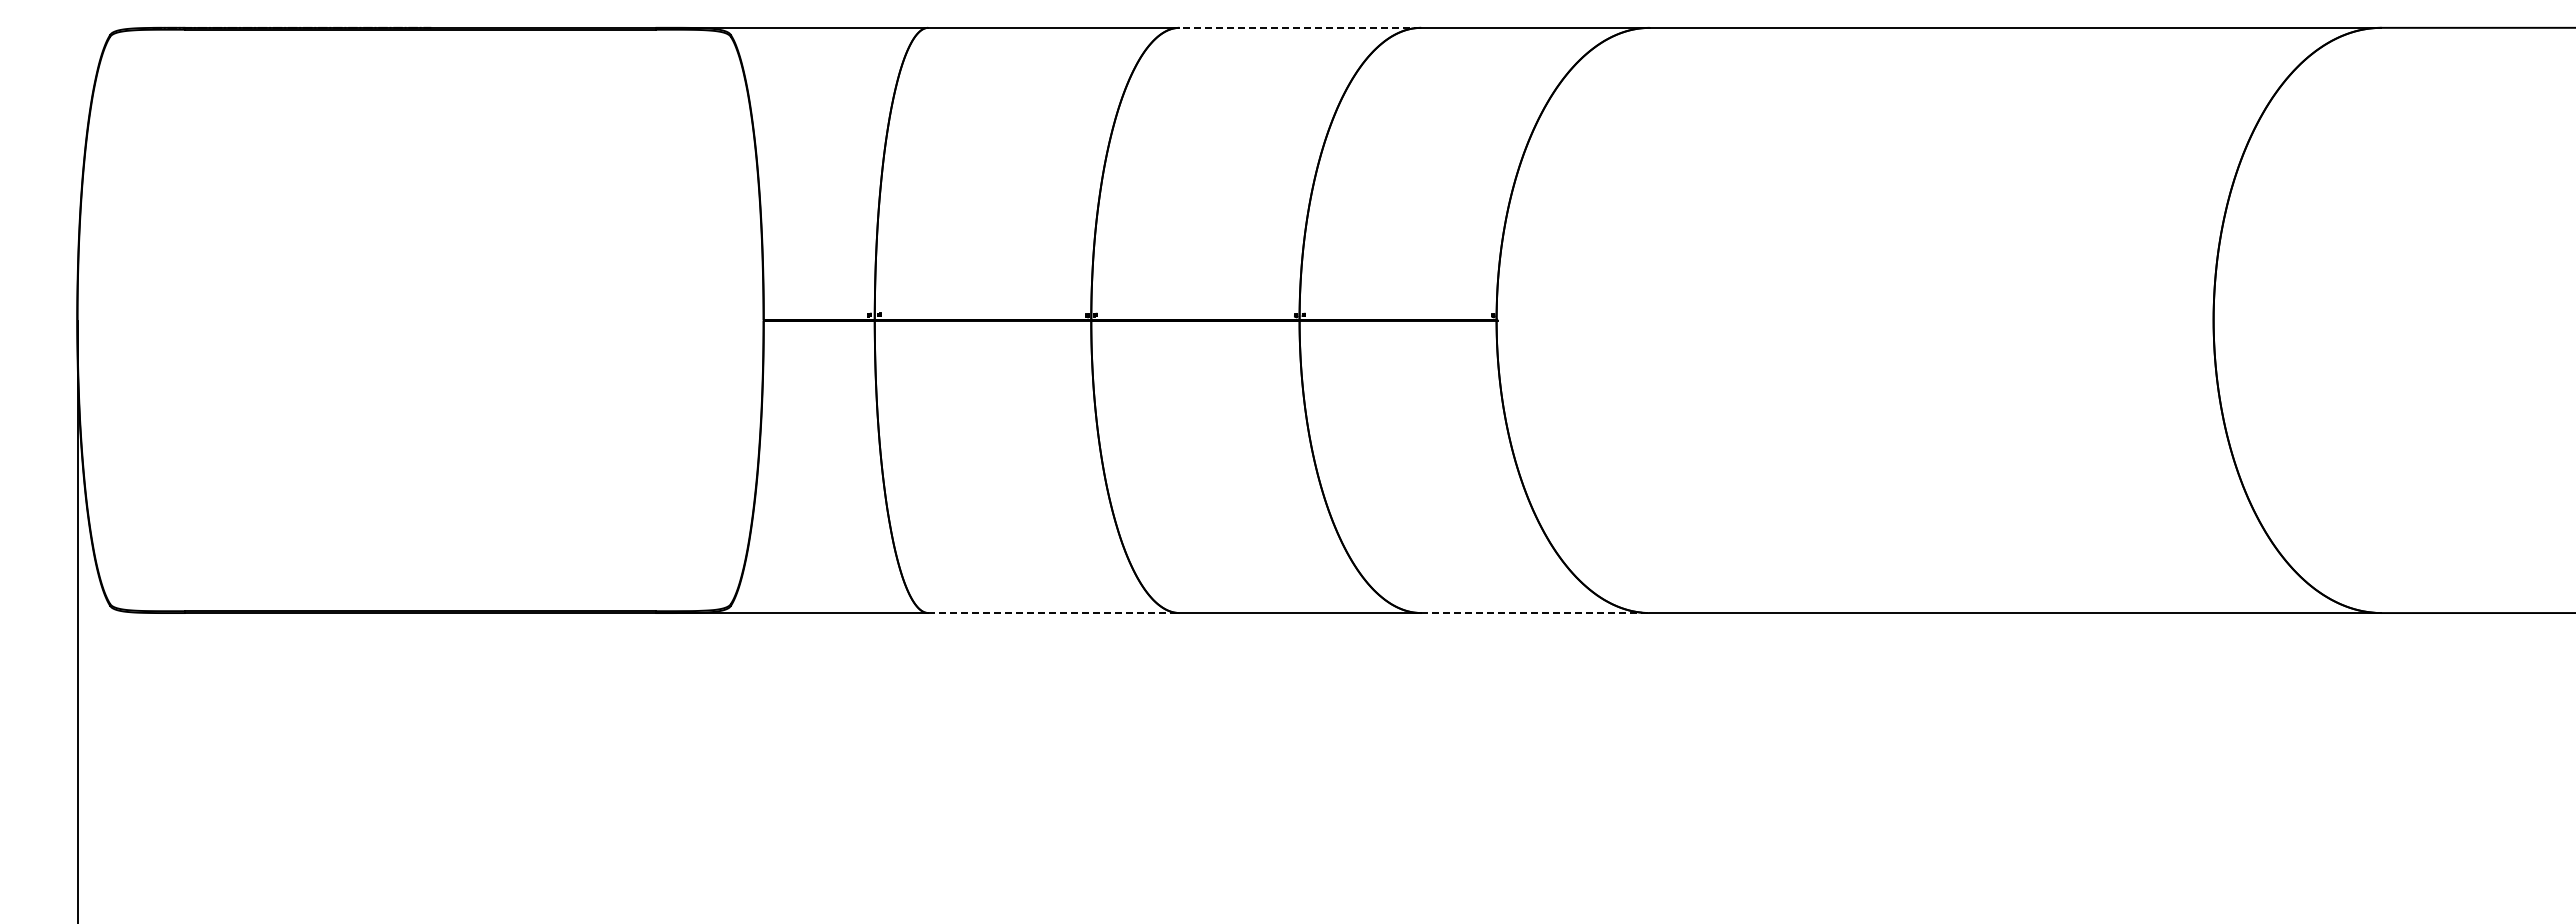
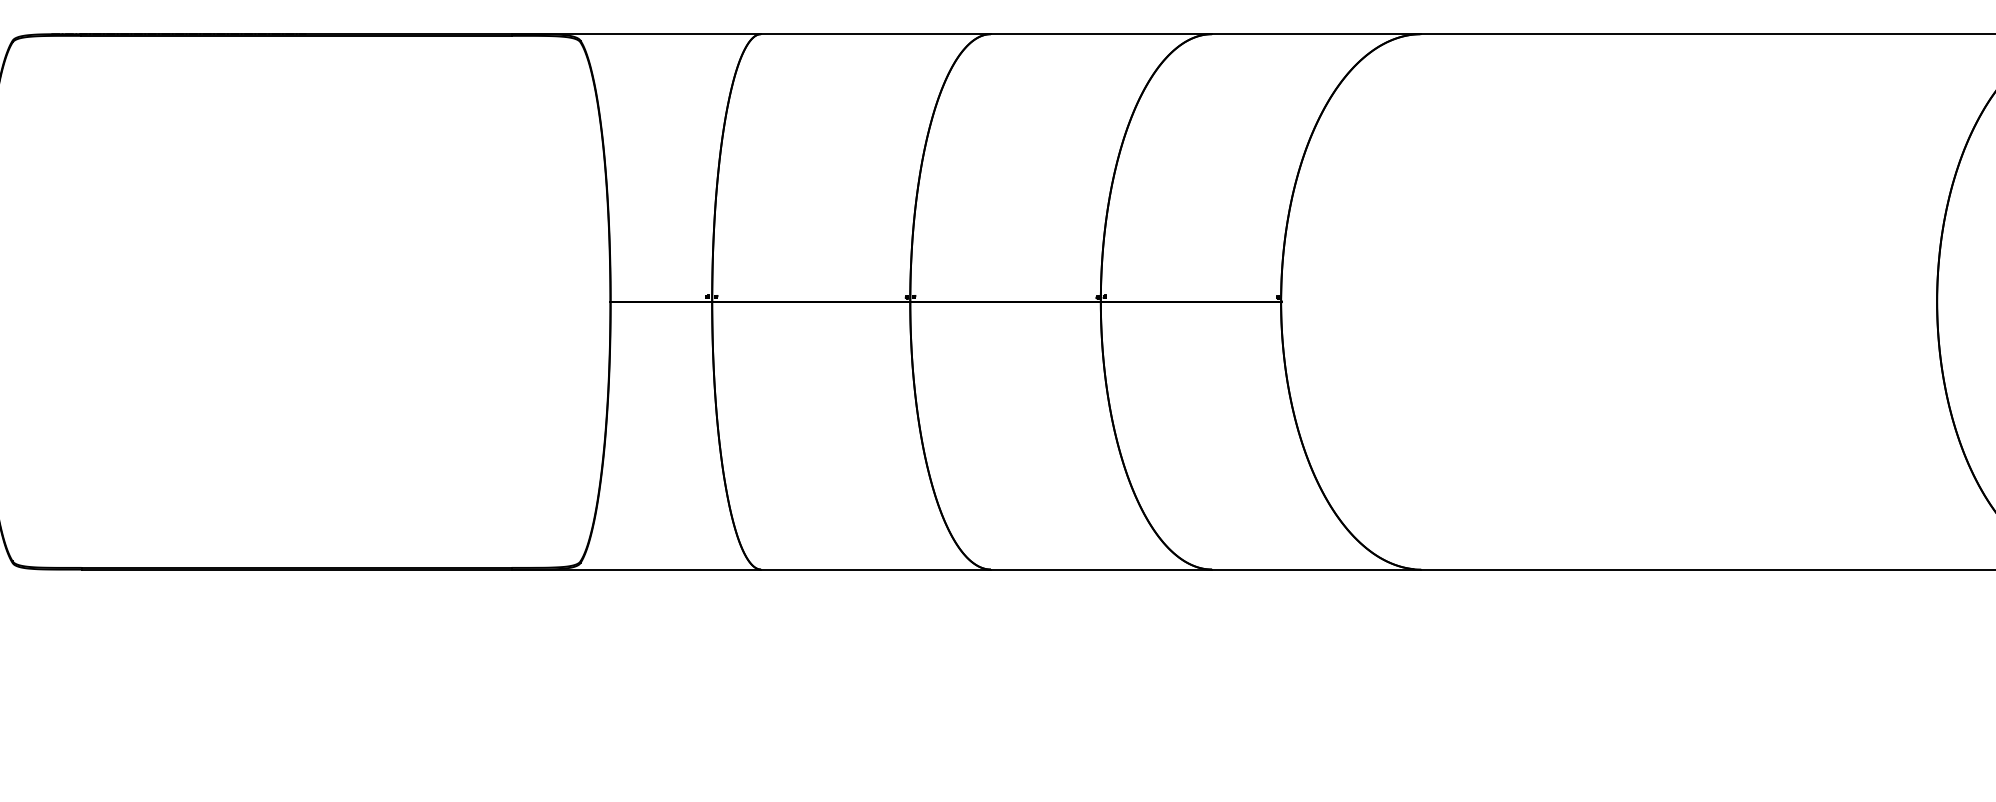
line: (1300, 27) -> (1101, 33), dashed -> solid
line: (1053, 613) -> (875, 569), dashed -> solid
line: (1535, 613) -> (1316, 569), dashed -> solid

